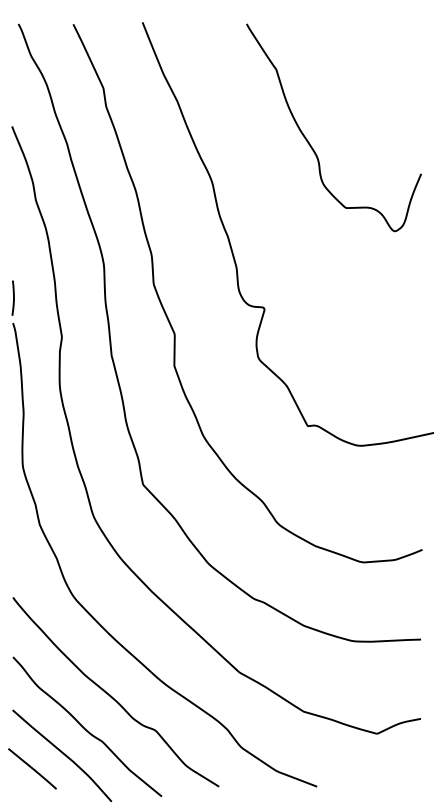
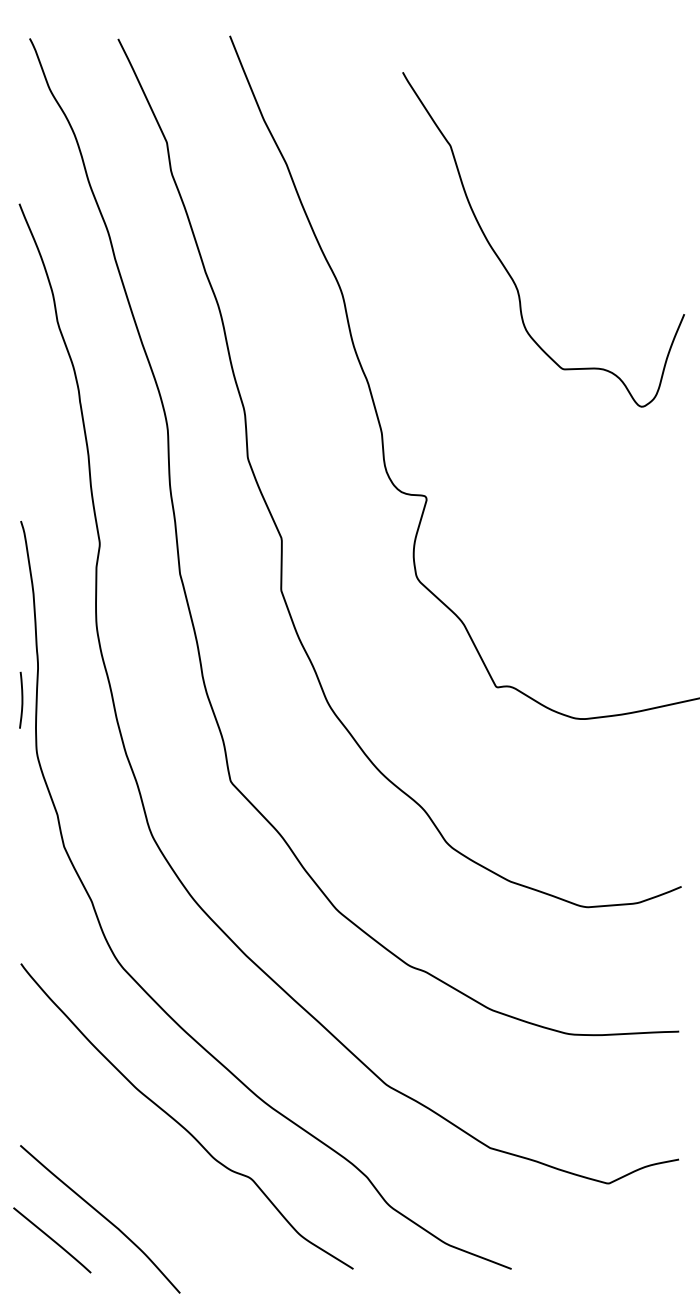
curve: (310, 143) -> (505, 265), moved
line: (13, 297) -> (21, 699), moved
curve: (85, 728) -> (137, 1175), removed

